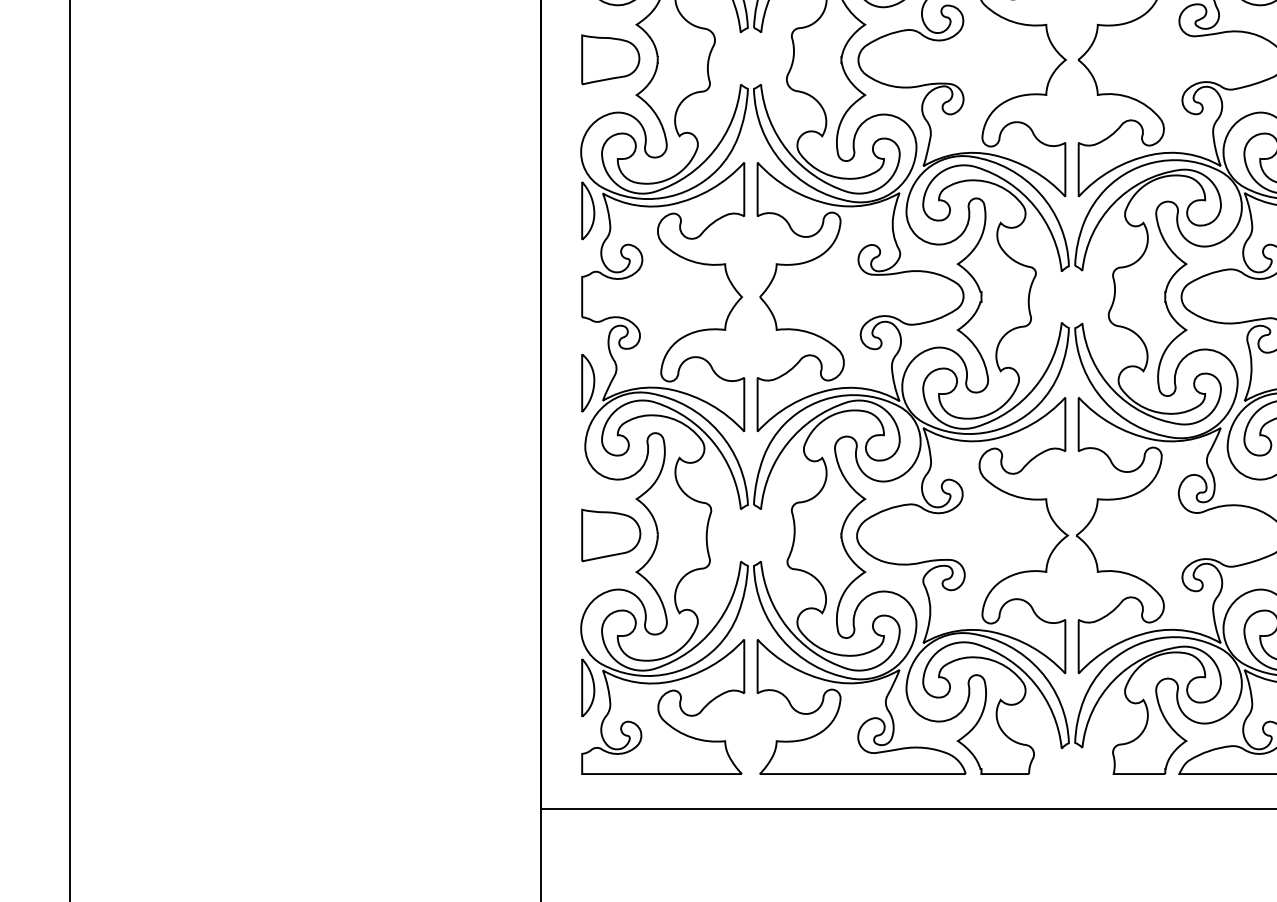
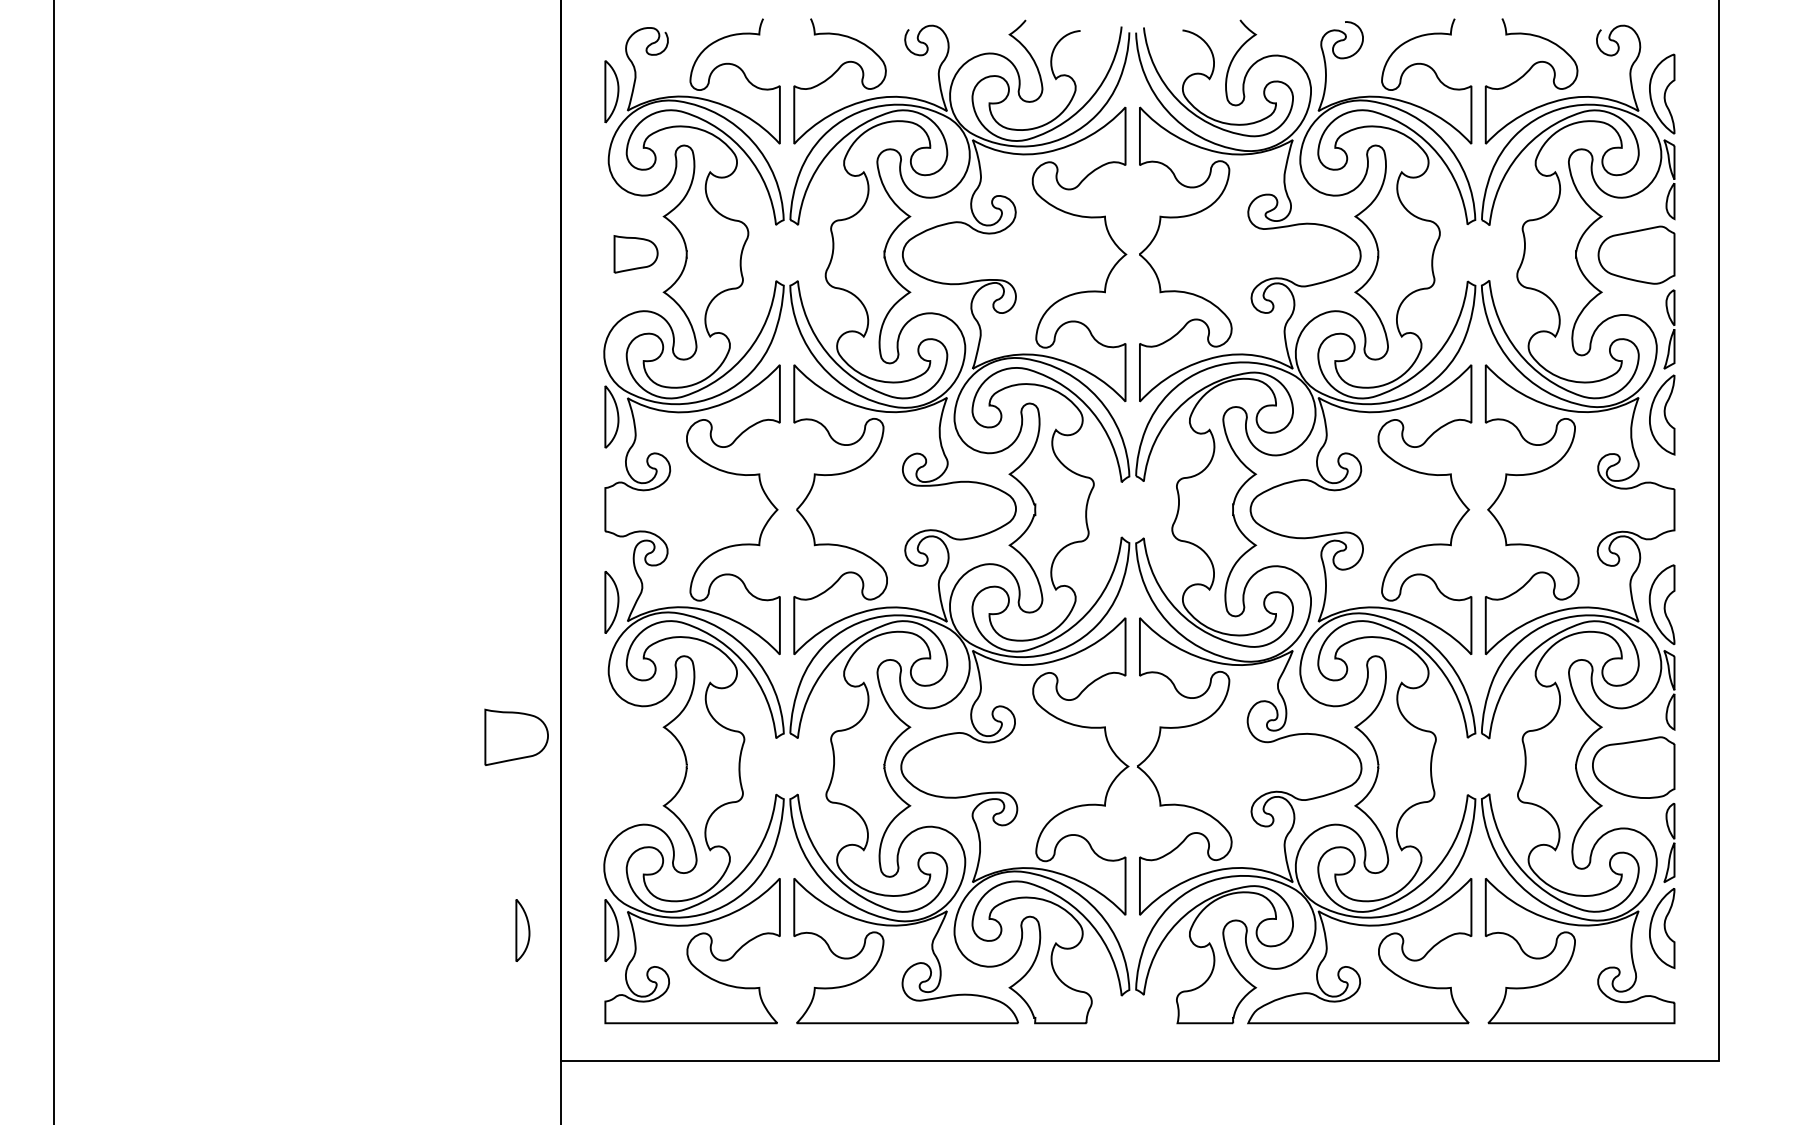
part: (610, 59) -> (635, 254), size x0.7
part: (611, 534) -> (516, 736), moved
part: (505, 687) -> (522, 930), added

